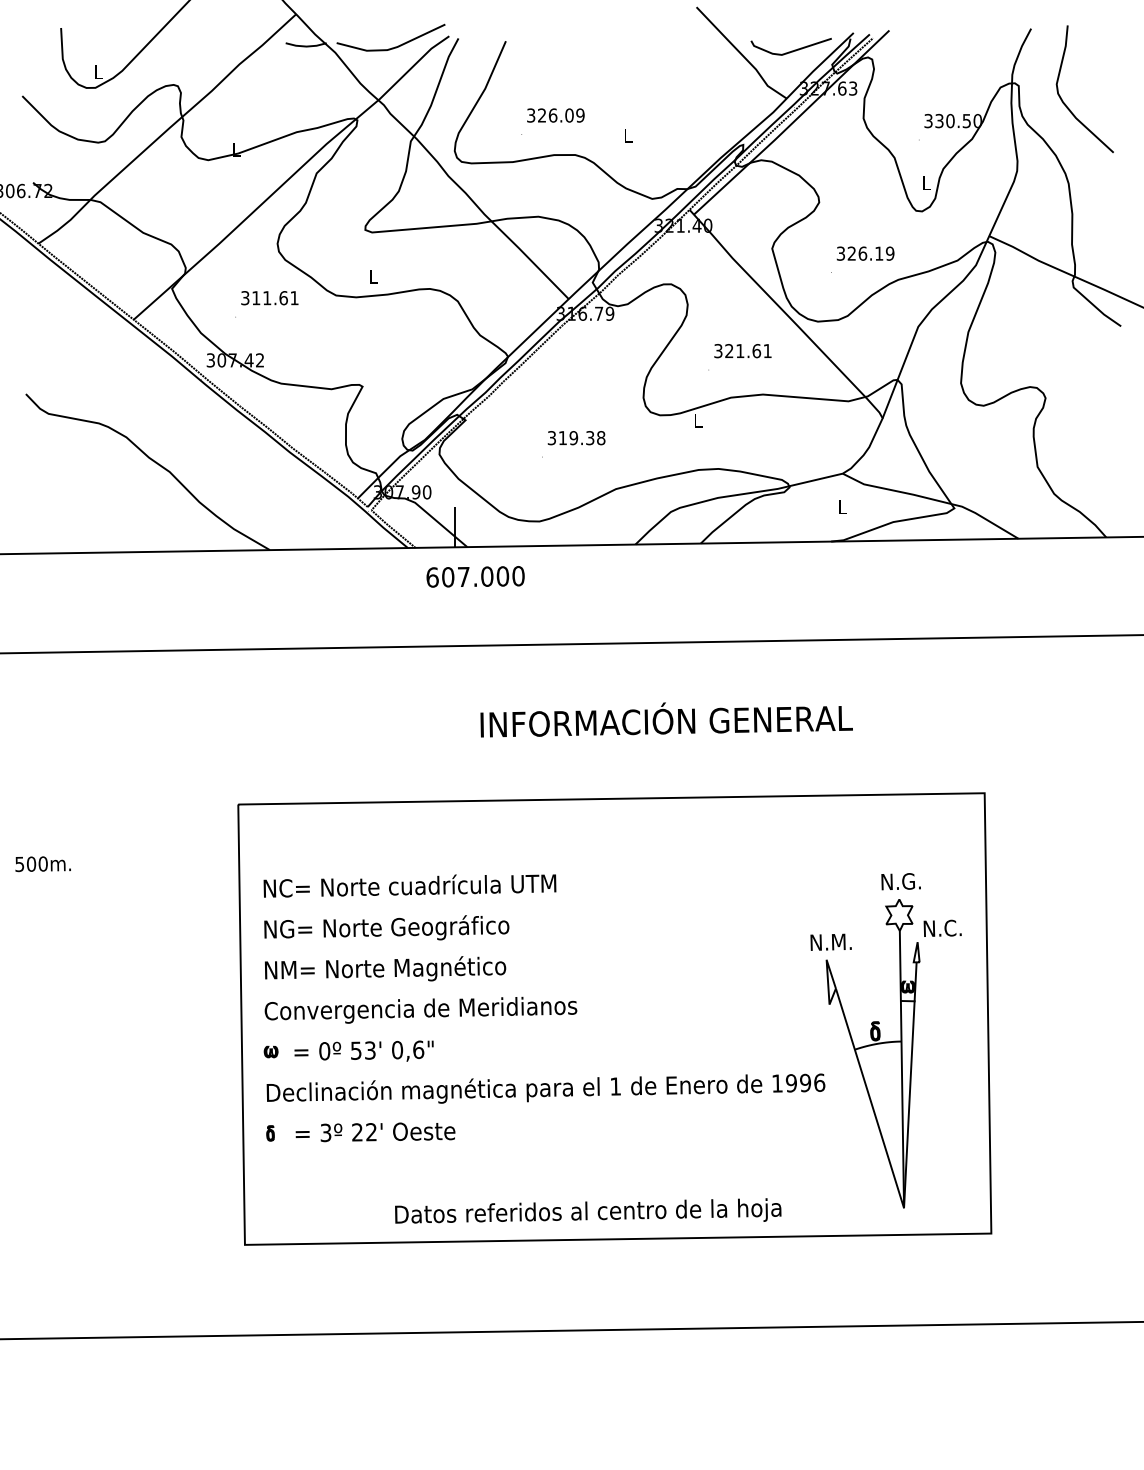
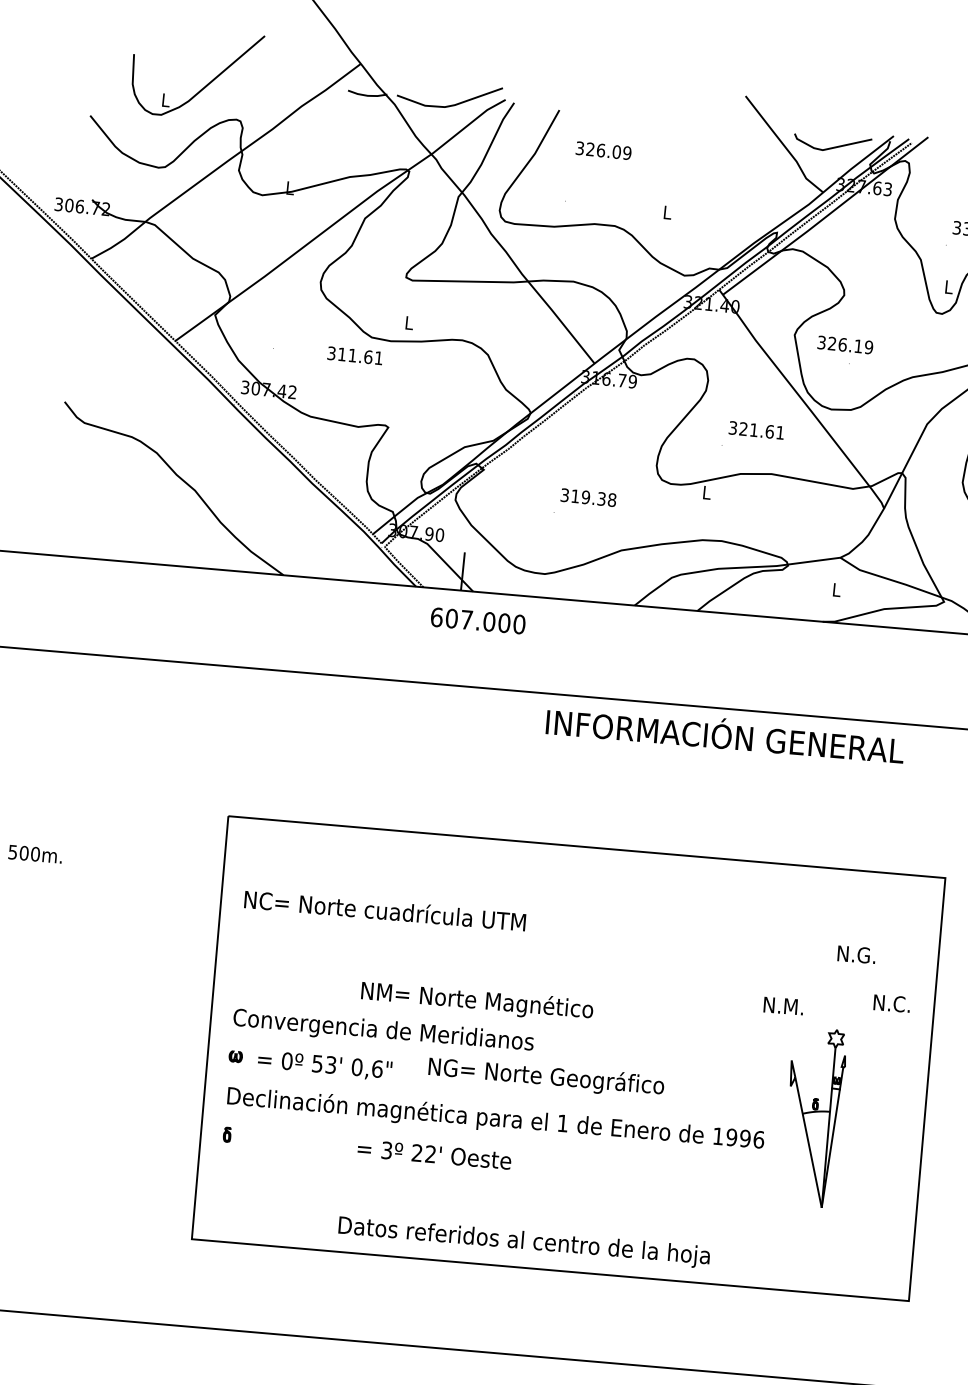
text: (555, 115) -> (603, 150), moved
text: (865, 253) -> (845, 344), moved
text: (269, 298) -> (354, 356), moved
text: (666, 719) -> (725, 734), moved
text: (386, 927) -> (546, 1076), moved
text: (385, 968) -> (477, 1000), moved
part: (872, 1053) -> (812, 1116), size x0.6
text: (375, 1132) -> (434, 1154), moved

